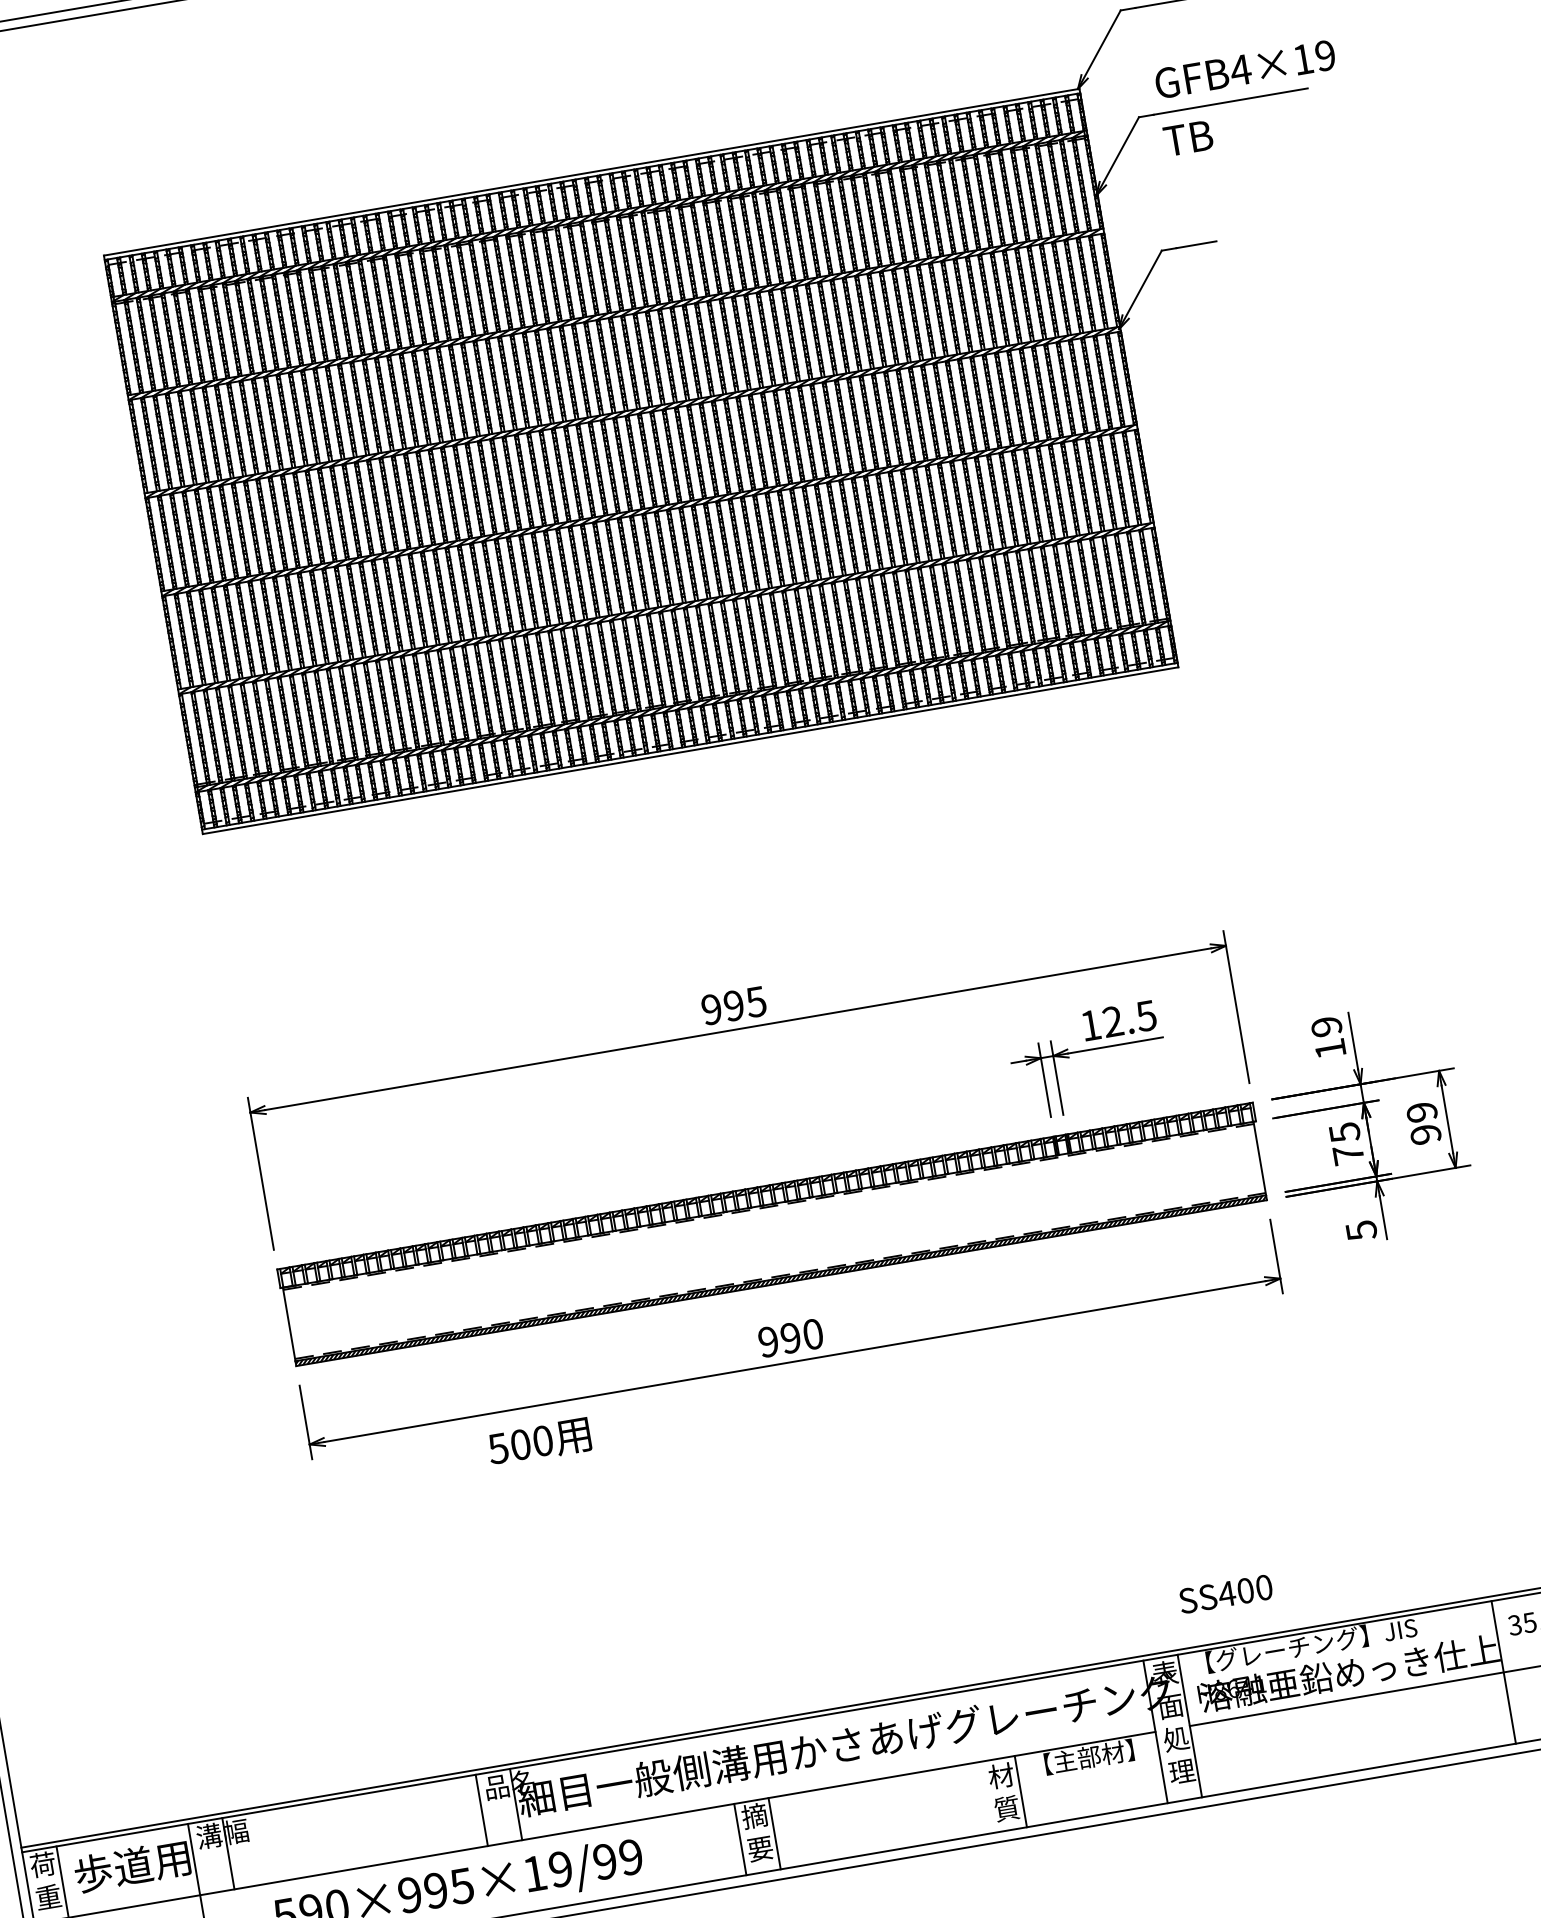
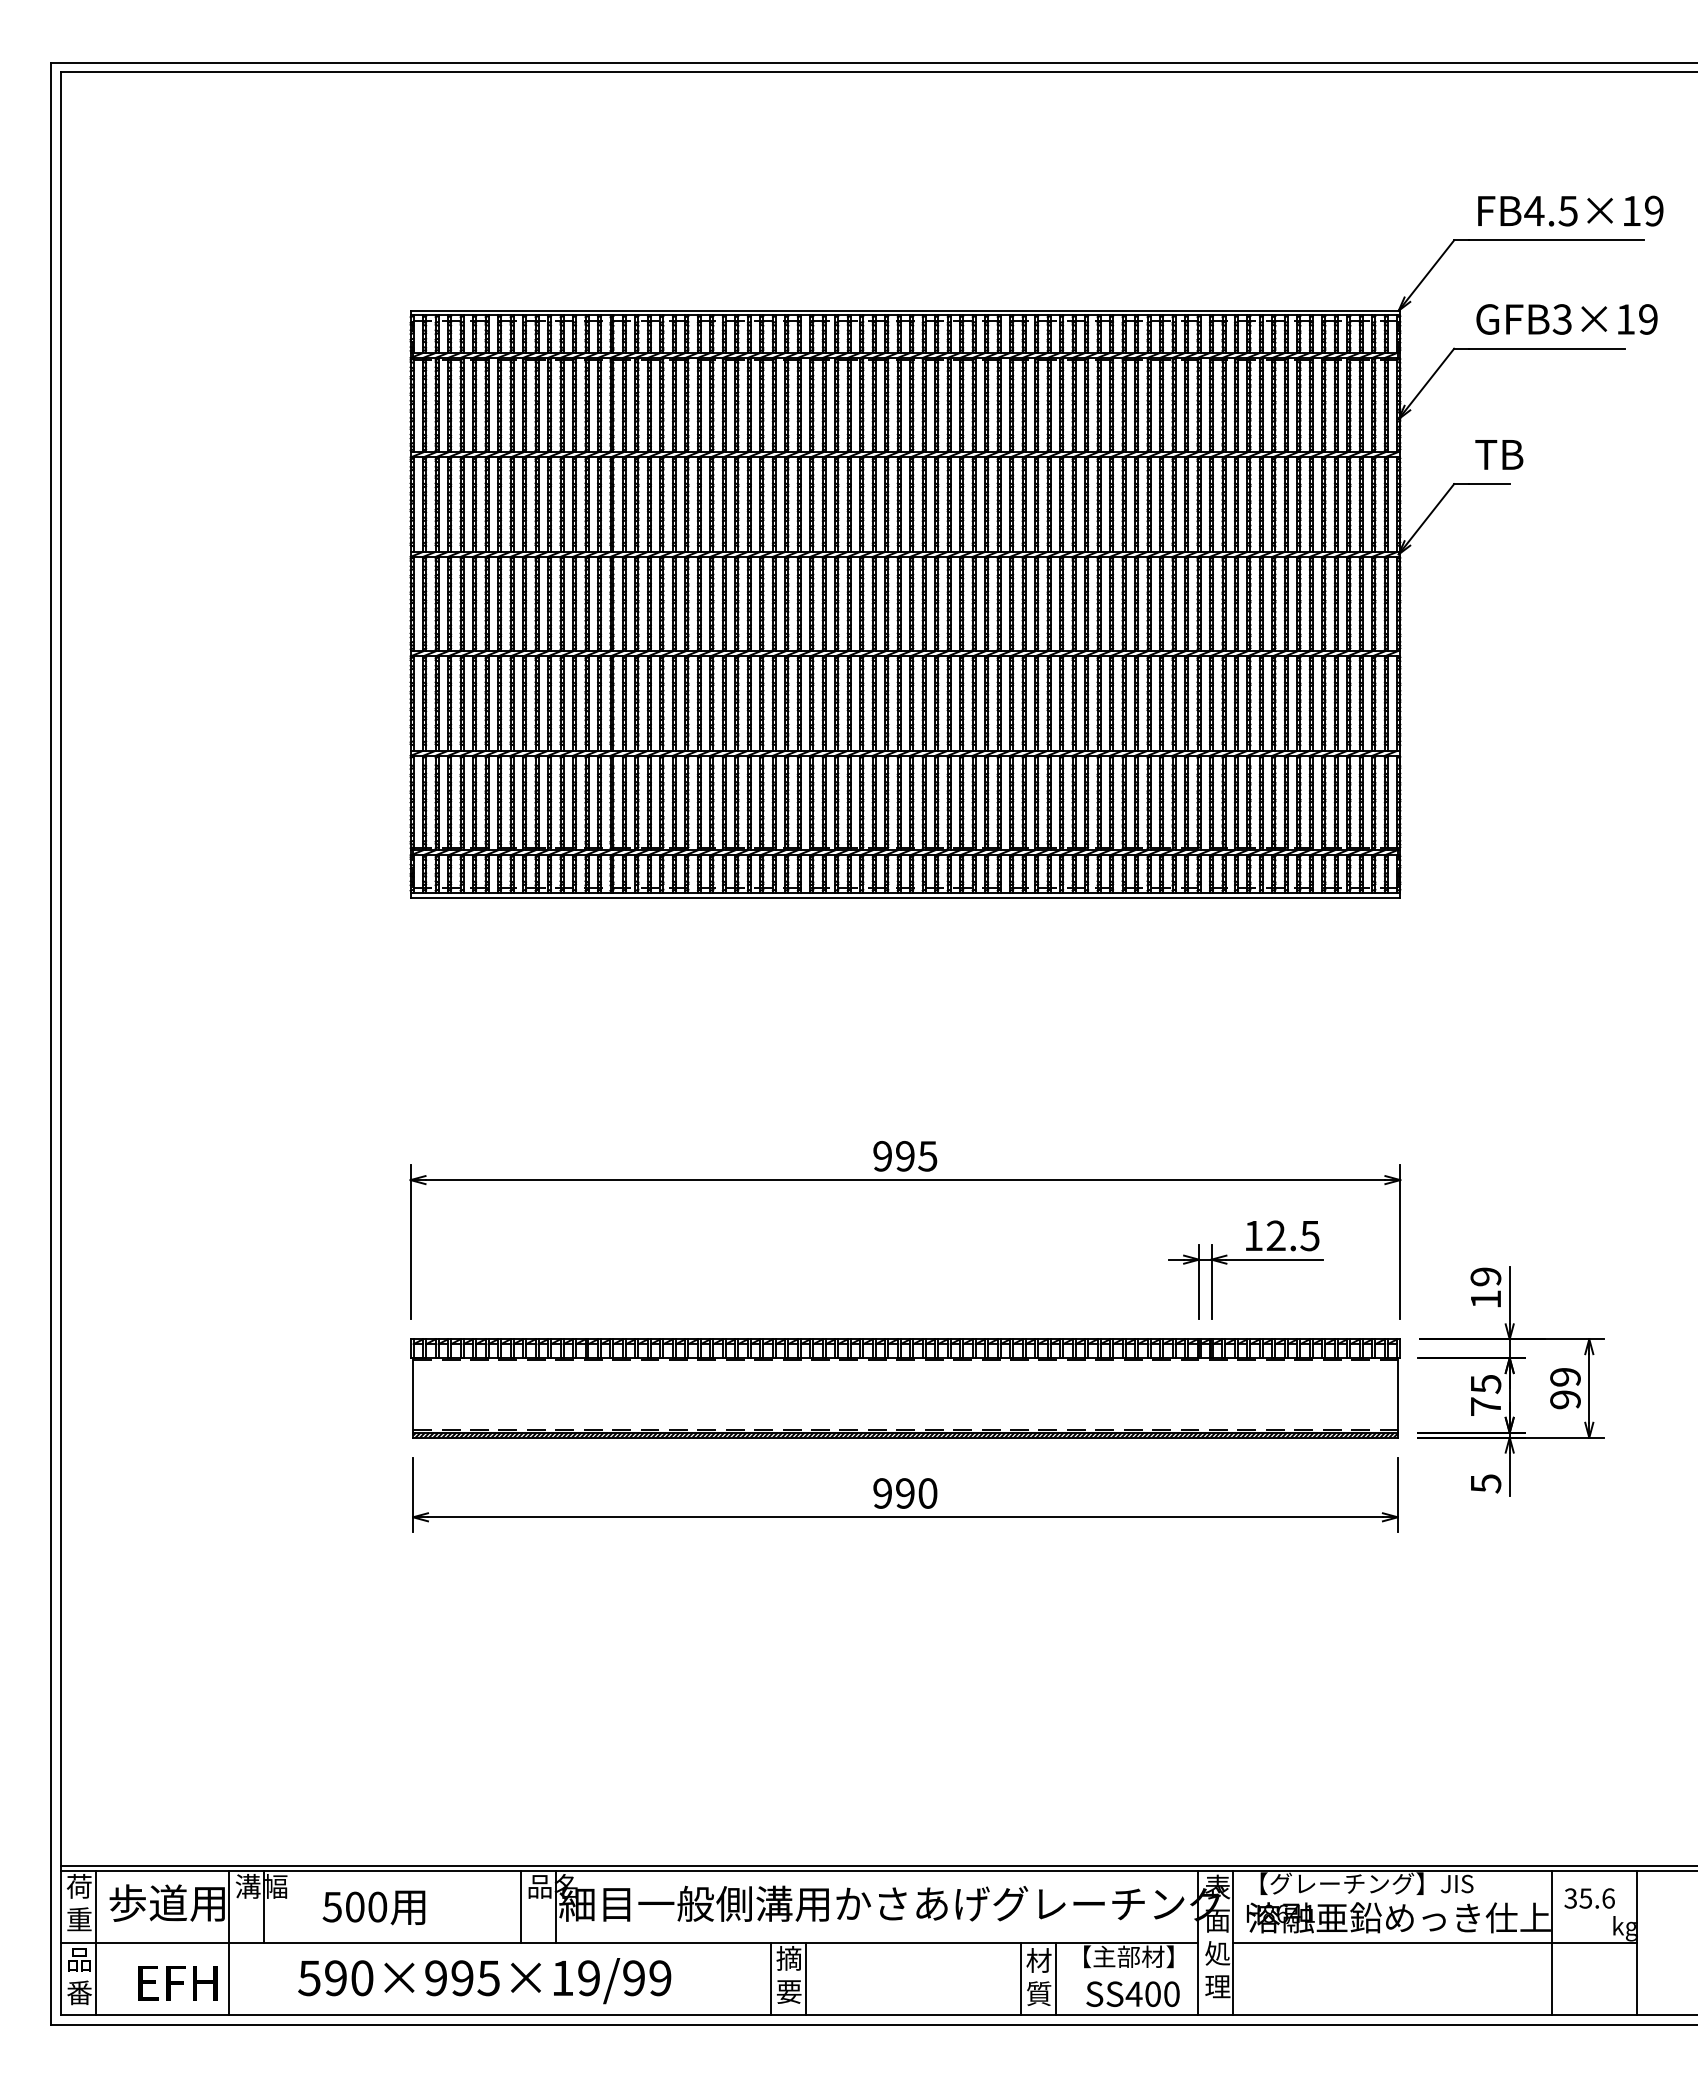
text: (1240, 70) -> (1562, 319), GFB4×19 -> GFB3×19
text: (1188, 137) -> (1499, 454), moved
text: (538, 1442) -> (373, 1907), moved
text: (1225, 1593) -> (1132, 1993), moved
line: (986, 1797) -> (1020, 1979), added

